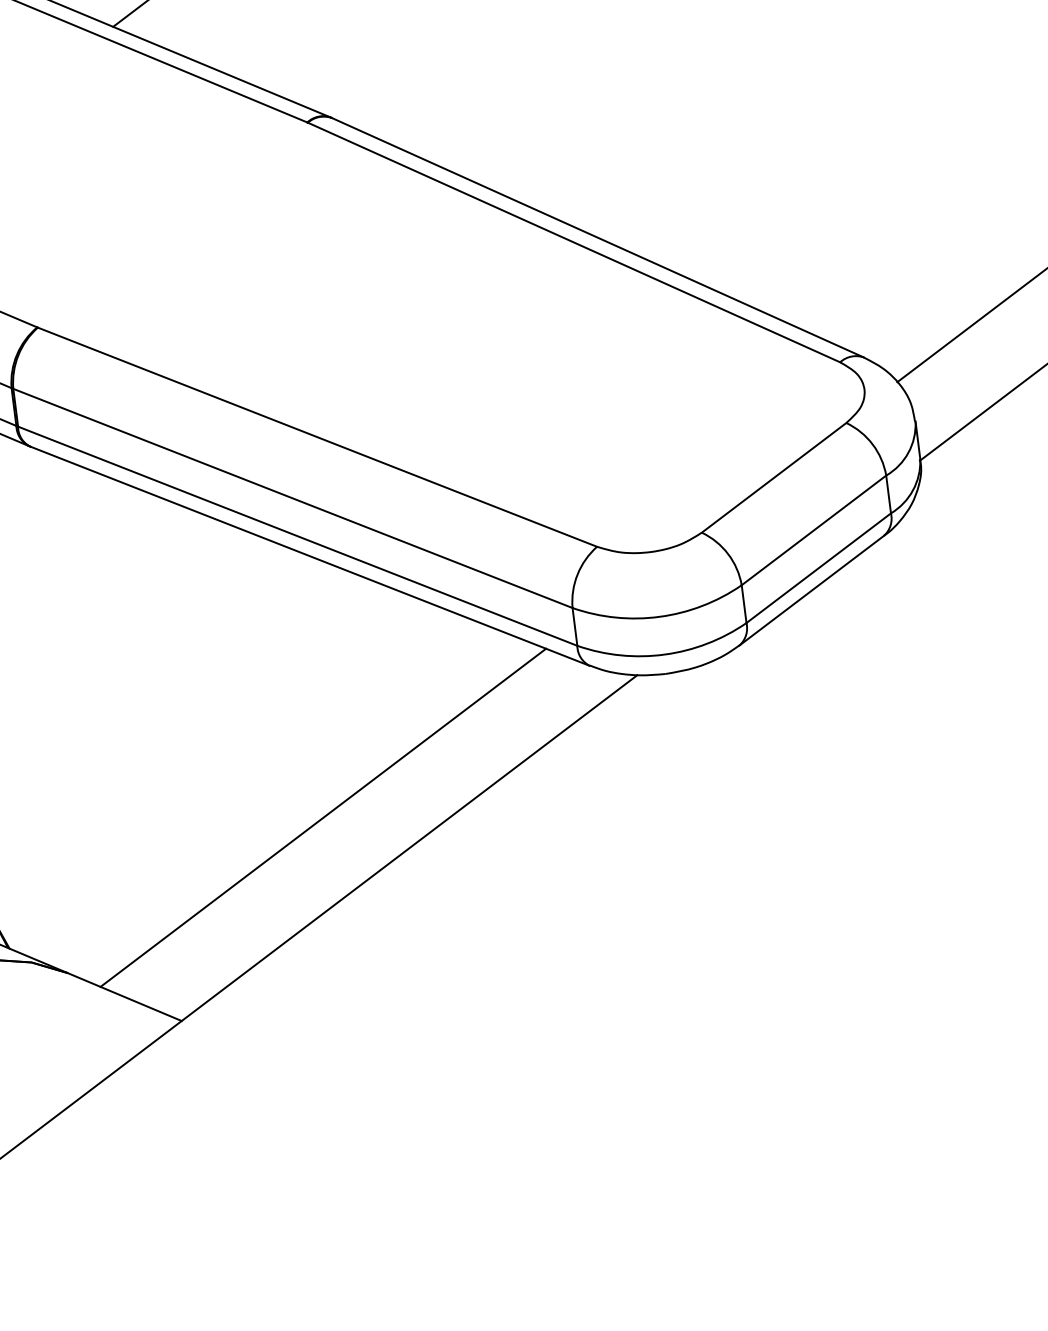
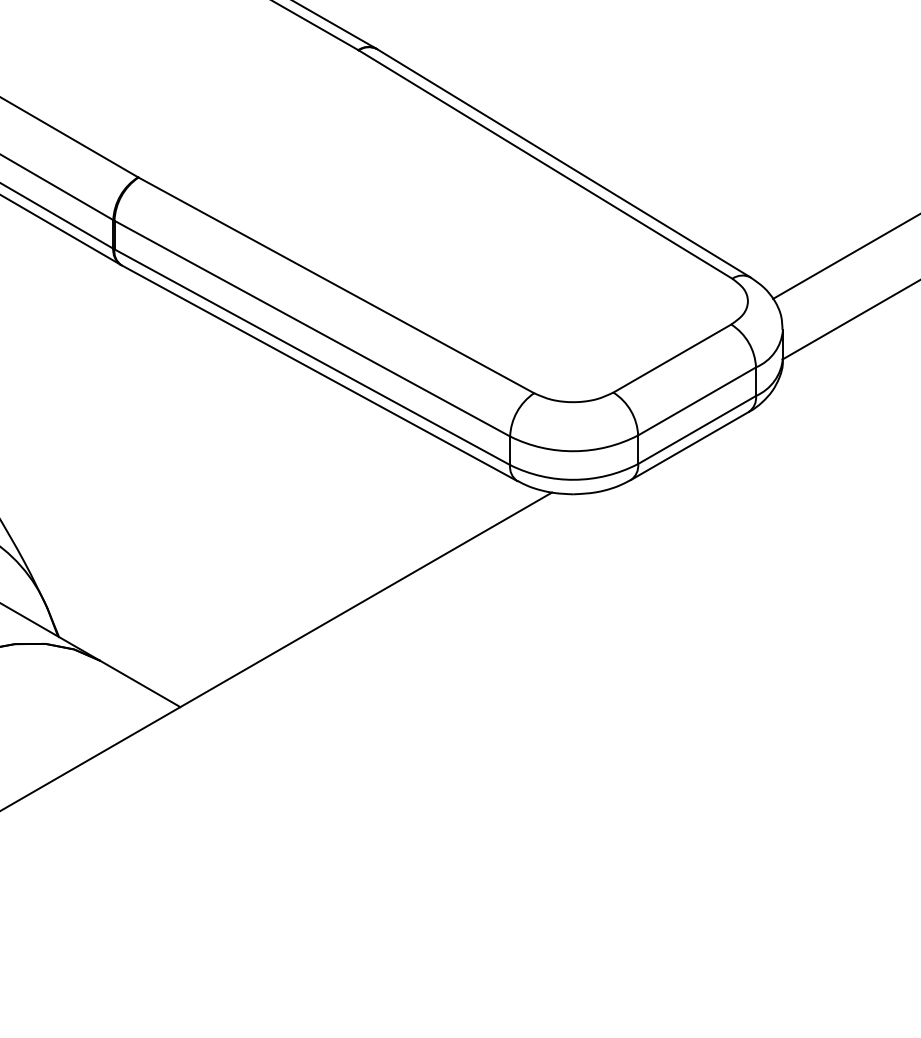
line: (322, 818) -> (304, 569), removed

